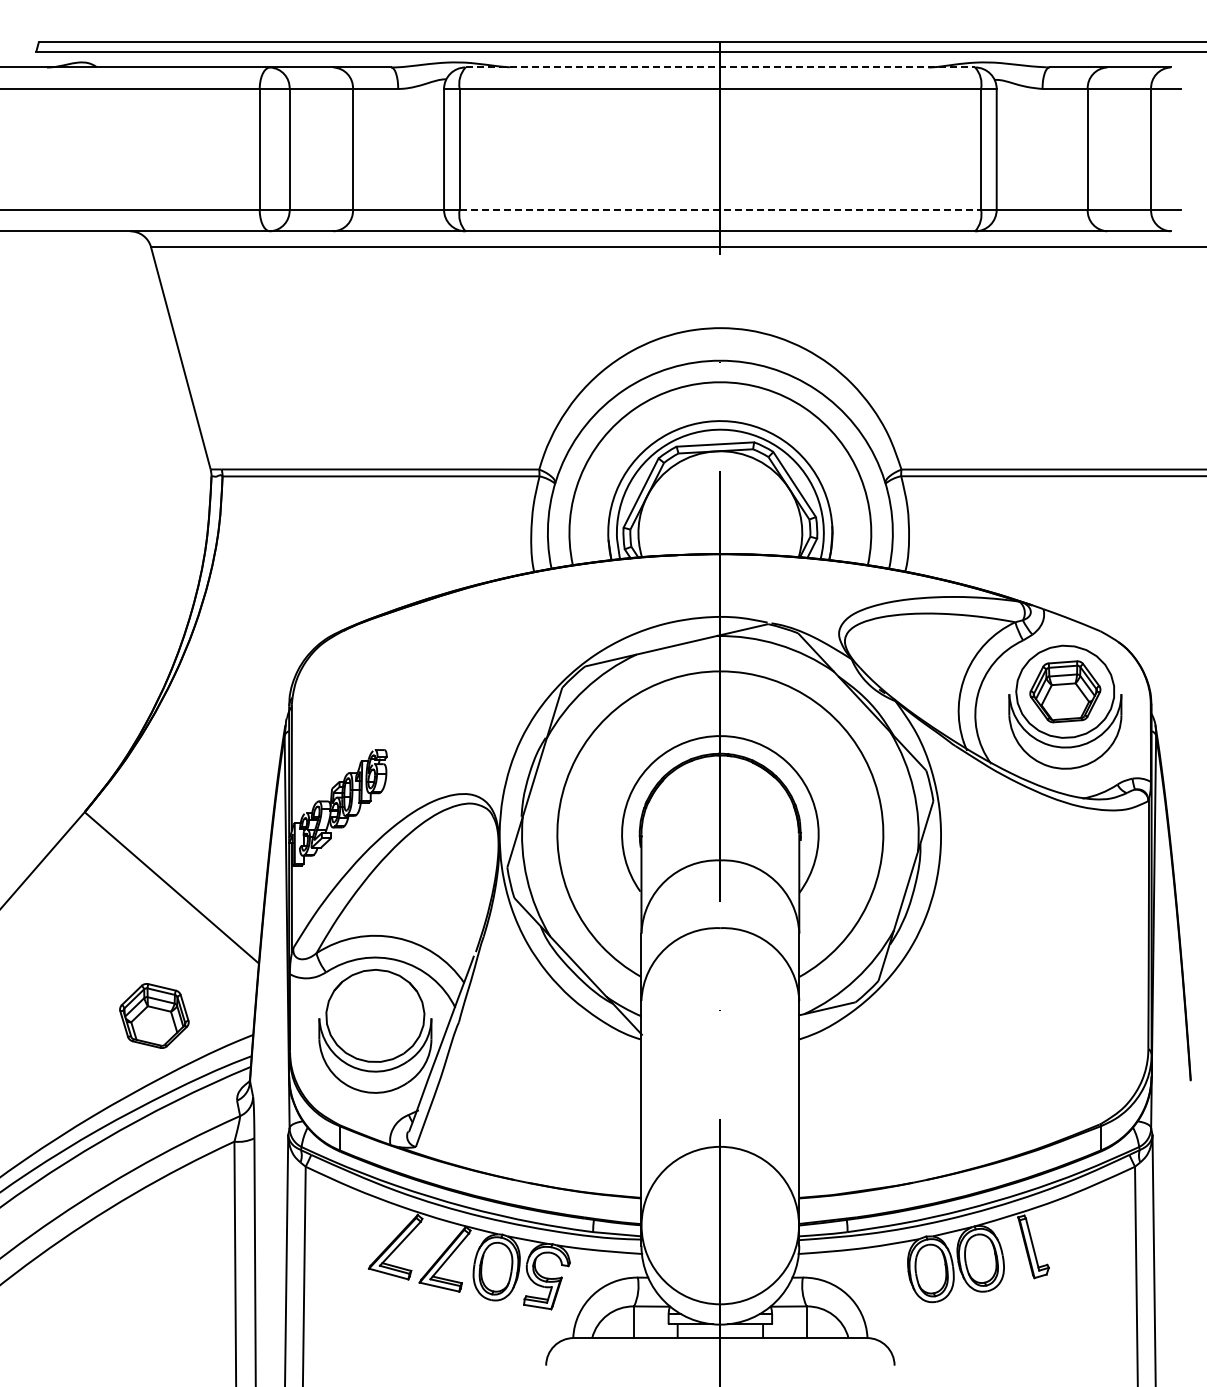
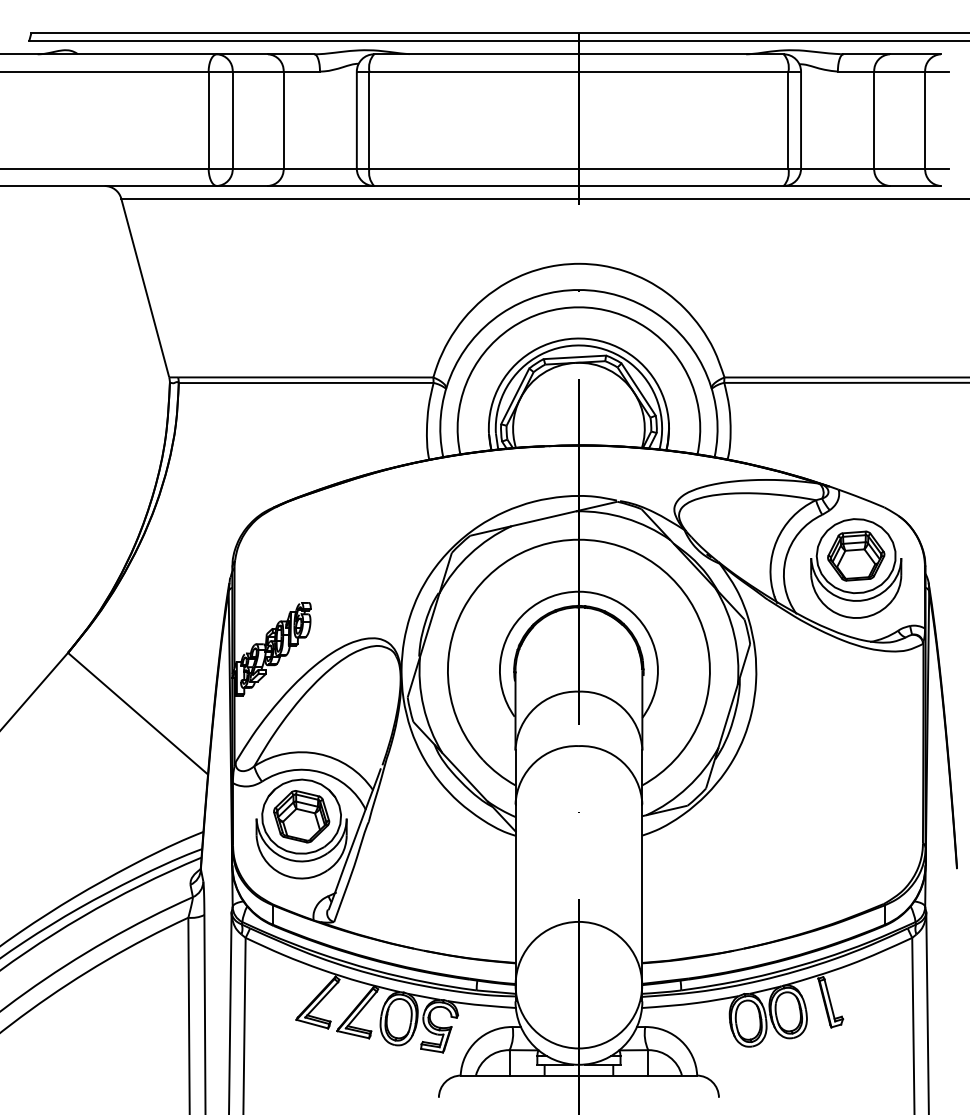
line: (720, 67) -> (579, 54), dashed -> solid
line: (720, 209) -> (579, 168), dashed -> solid
part: (154, 1015) -> (301, 816), moved

